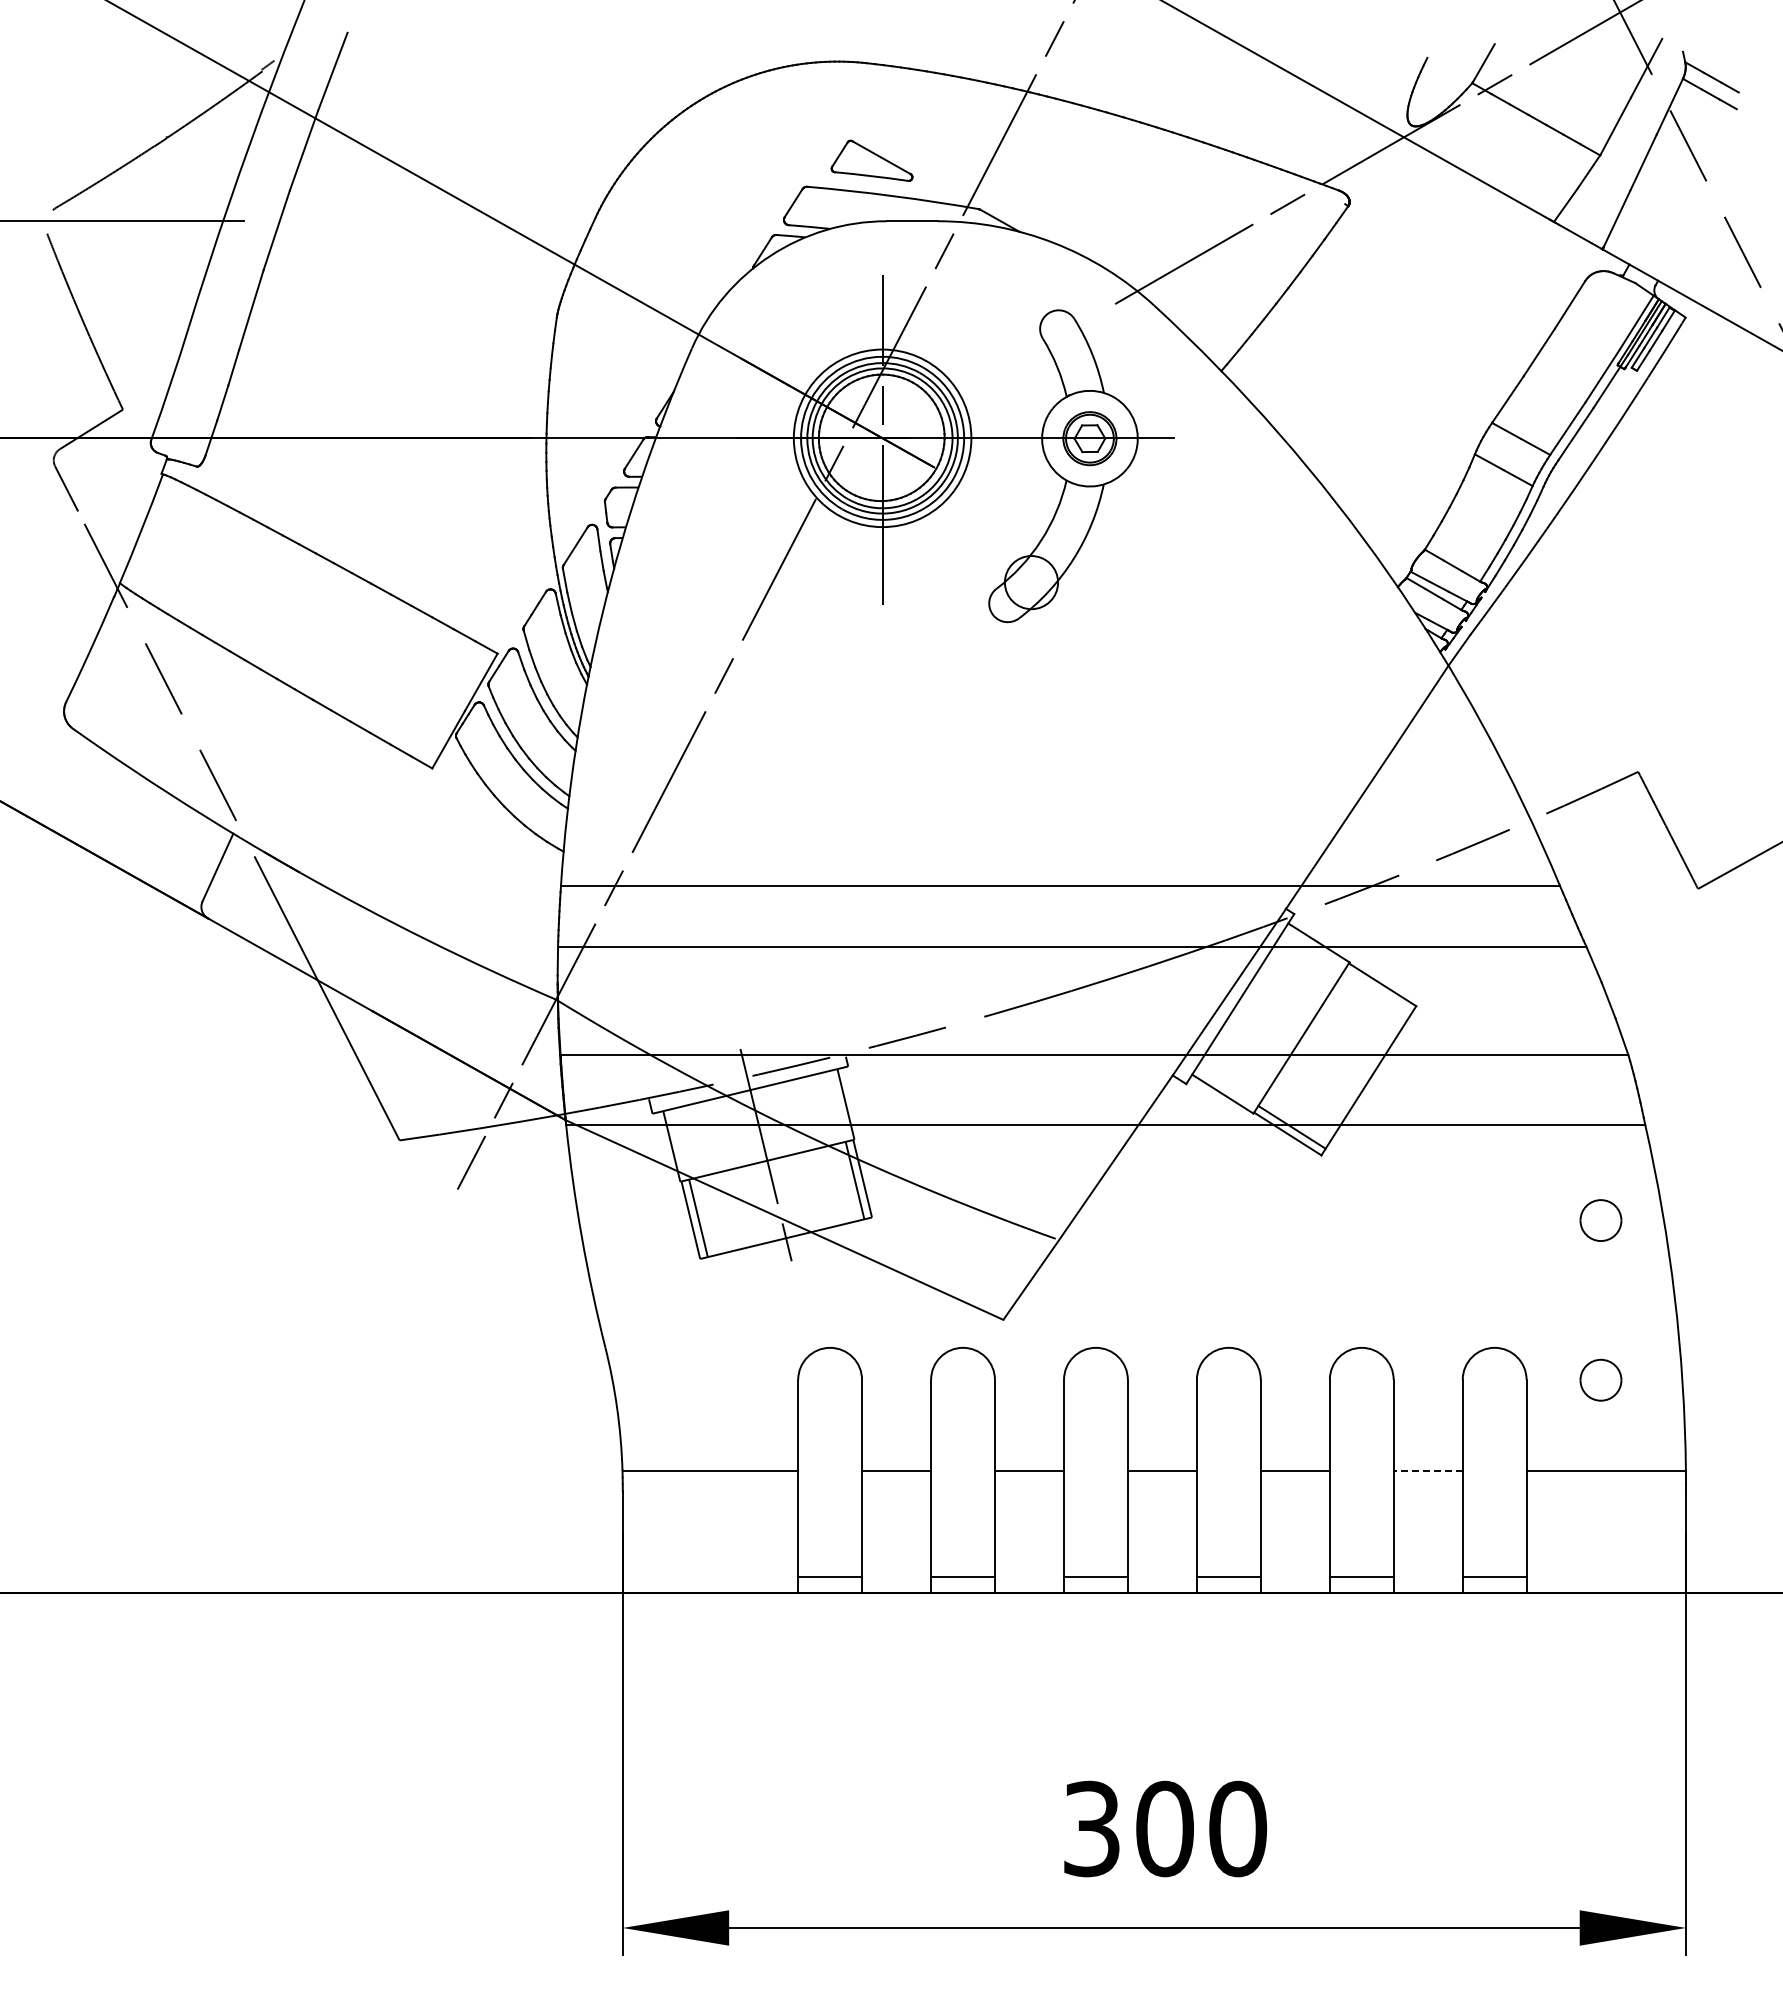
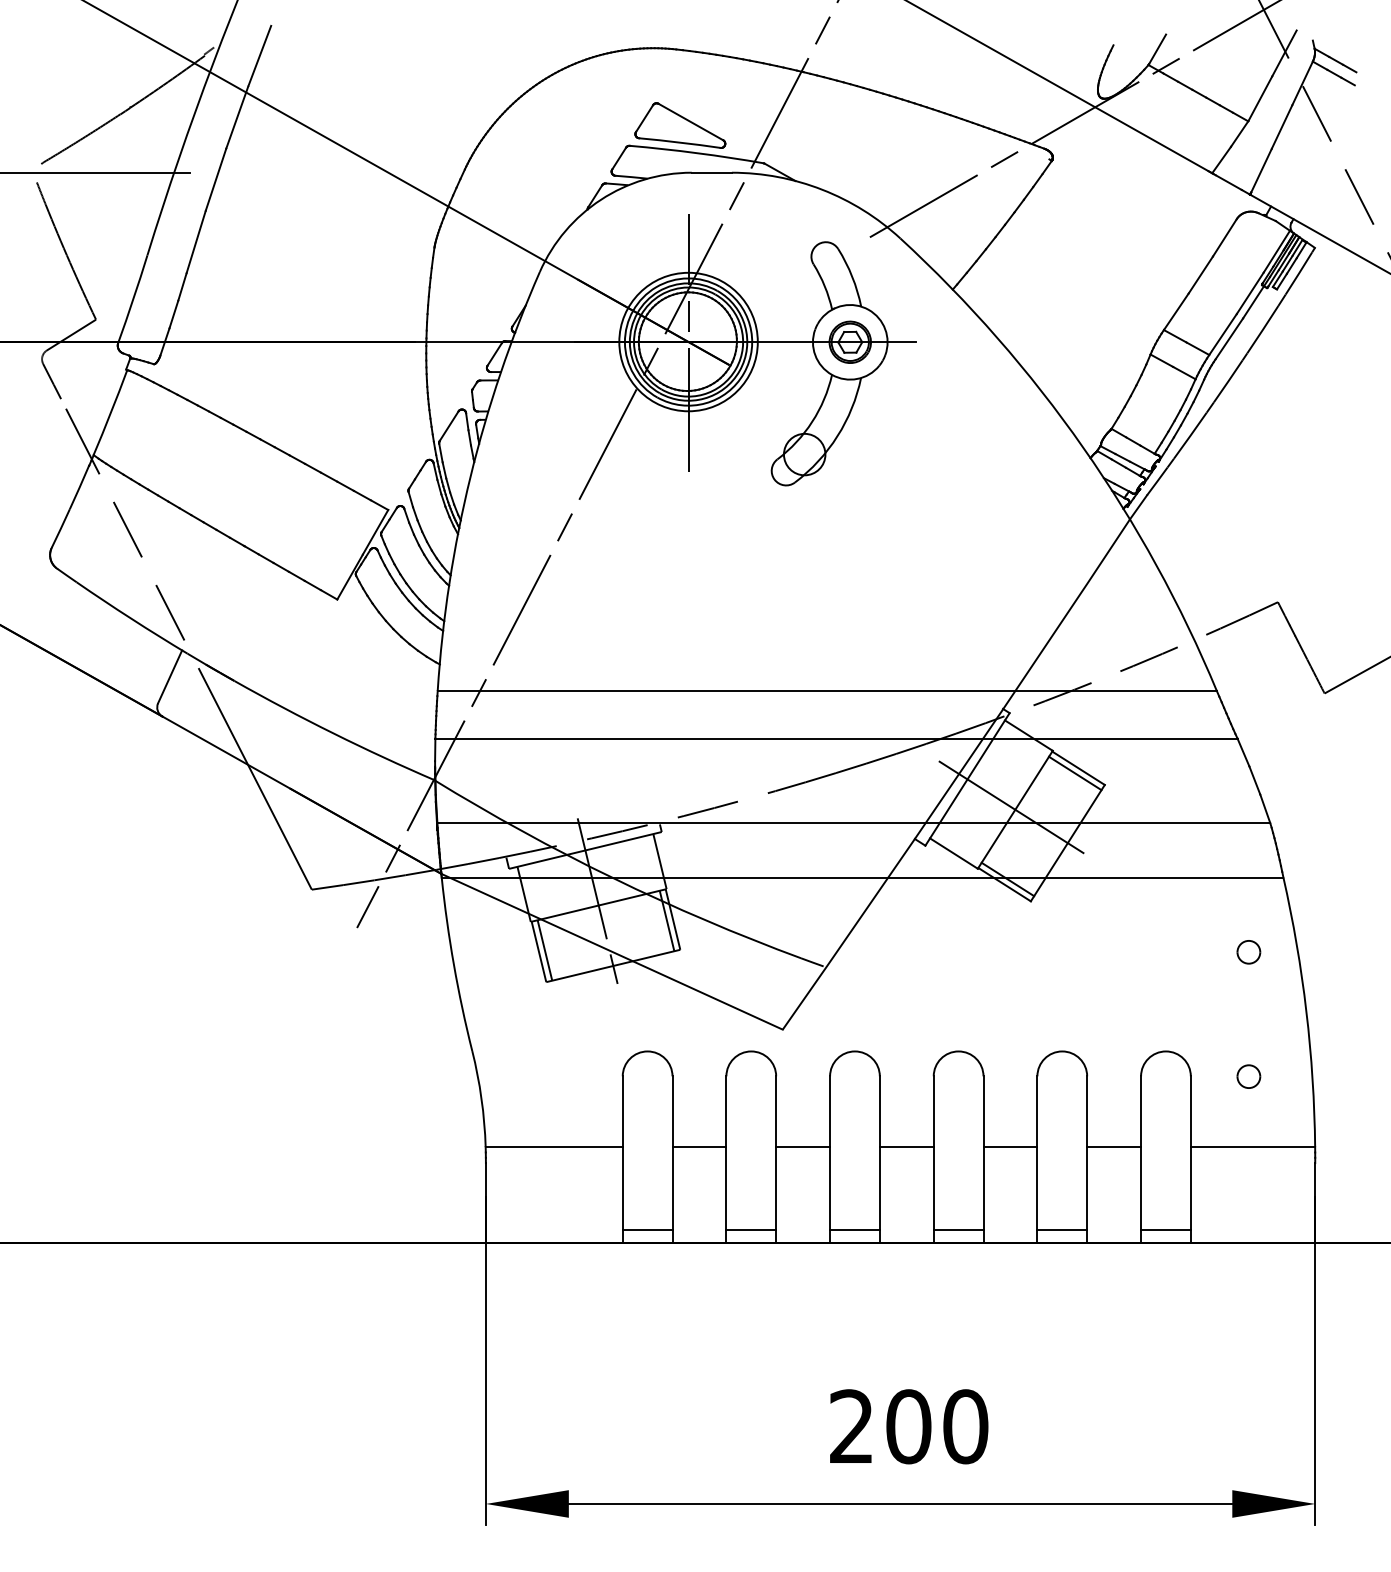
part: (871, 160) -> (679, 125), size x1.43
line: (1378, 991) -> (1075, 773), added
line: (1296, 1034) -> (1011, 807), added
part: (1600, 1220) -> (1248, 952), size x0.71
part: (1600, 1379) -> (1248, 1076), size x0.71
line: (1428, 1470) -> (1114, 1147), dashed -> solid
text: (1091, 1828) -> (851, 1426), 300 -> 200

